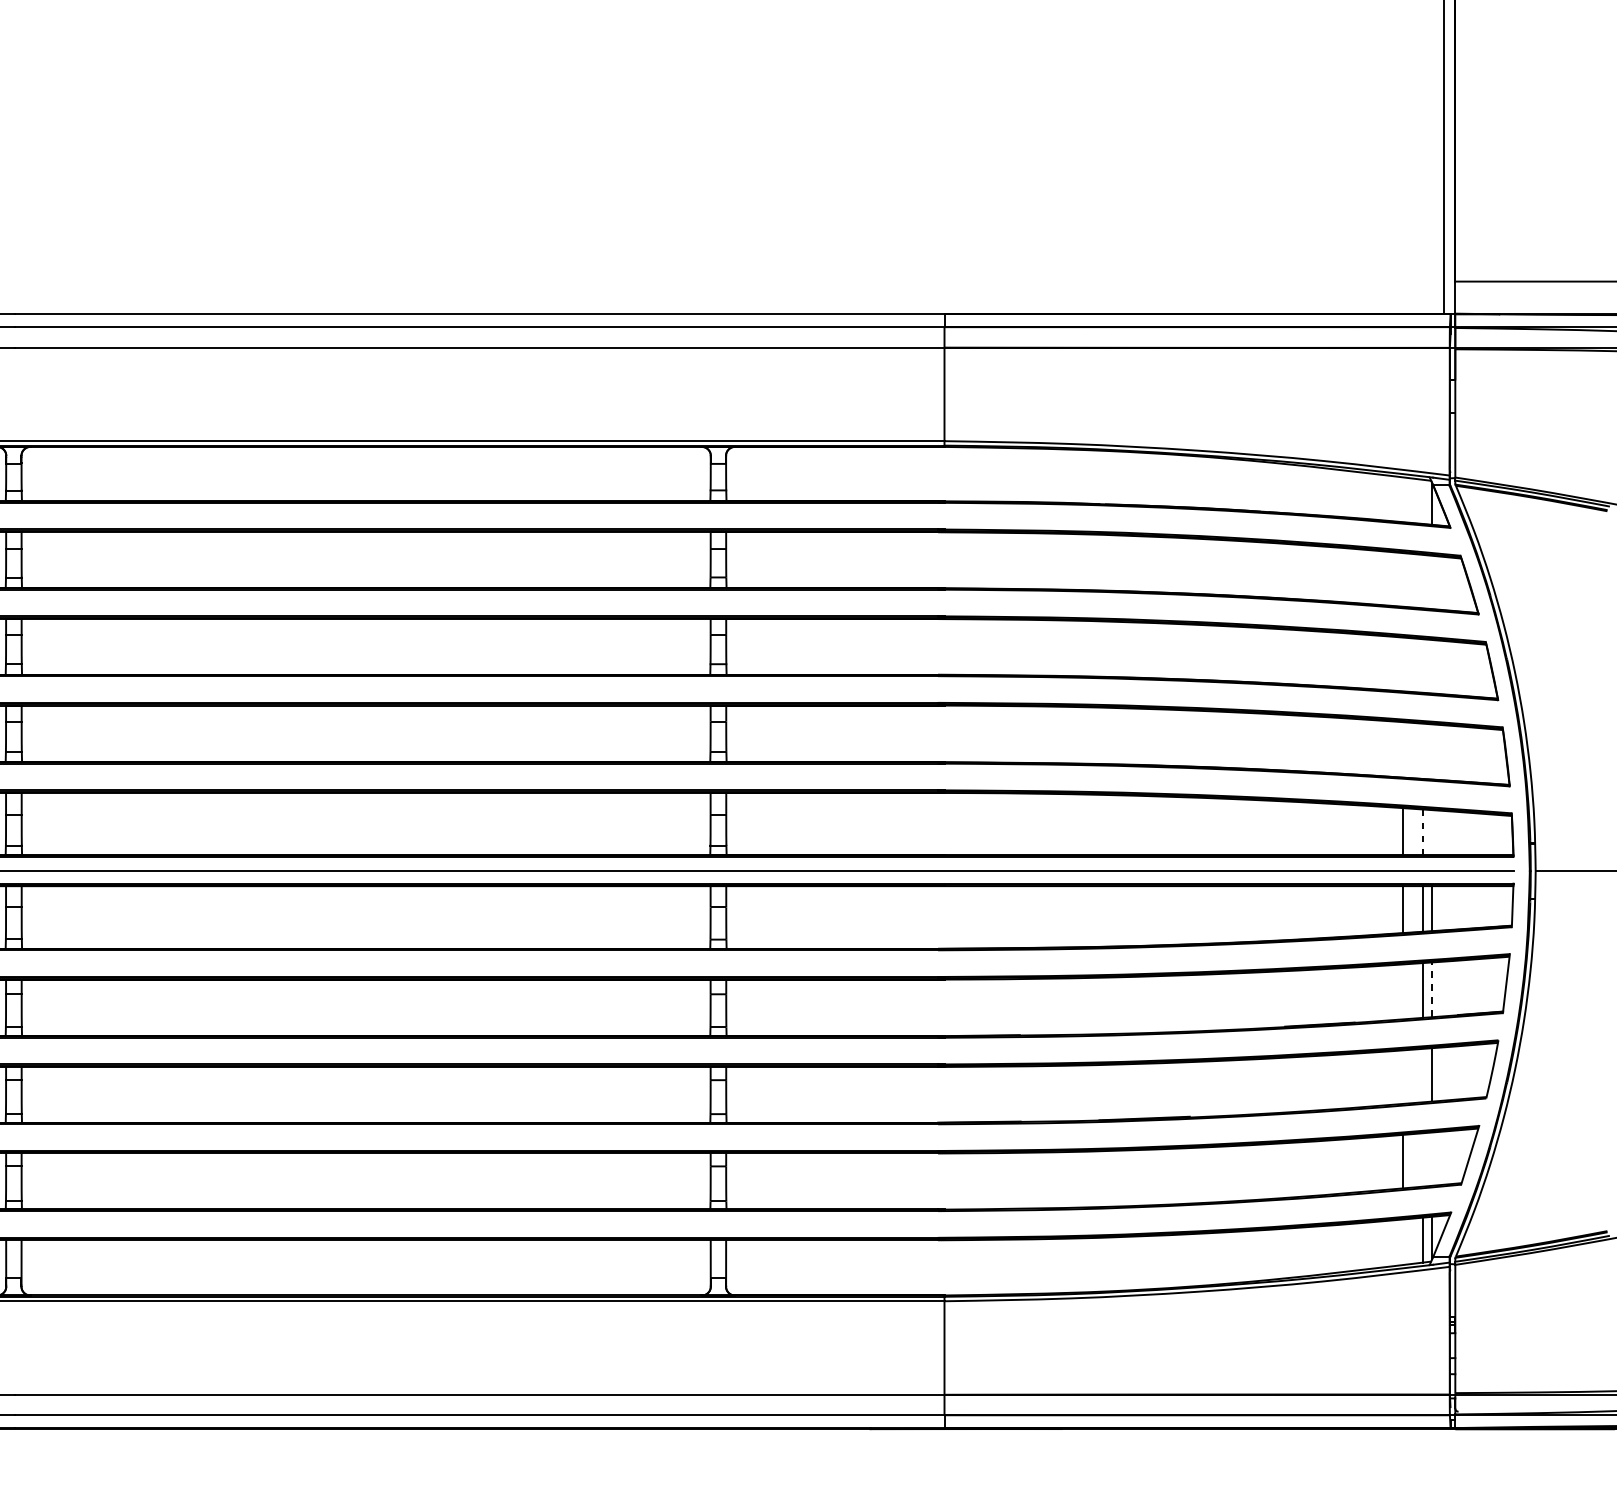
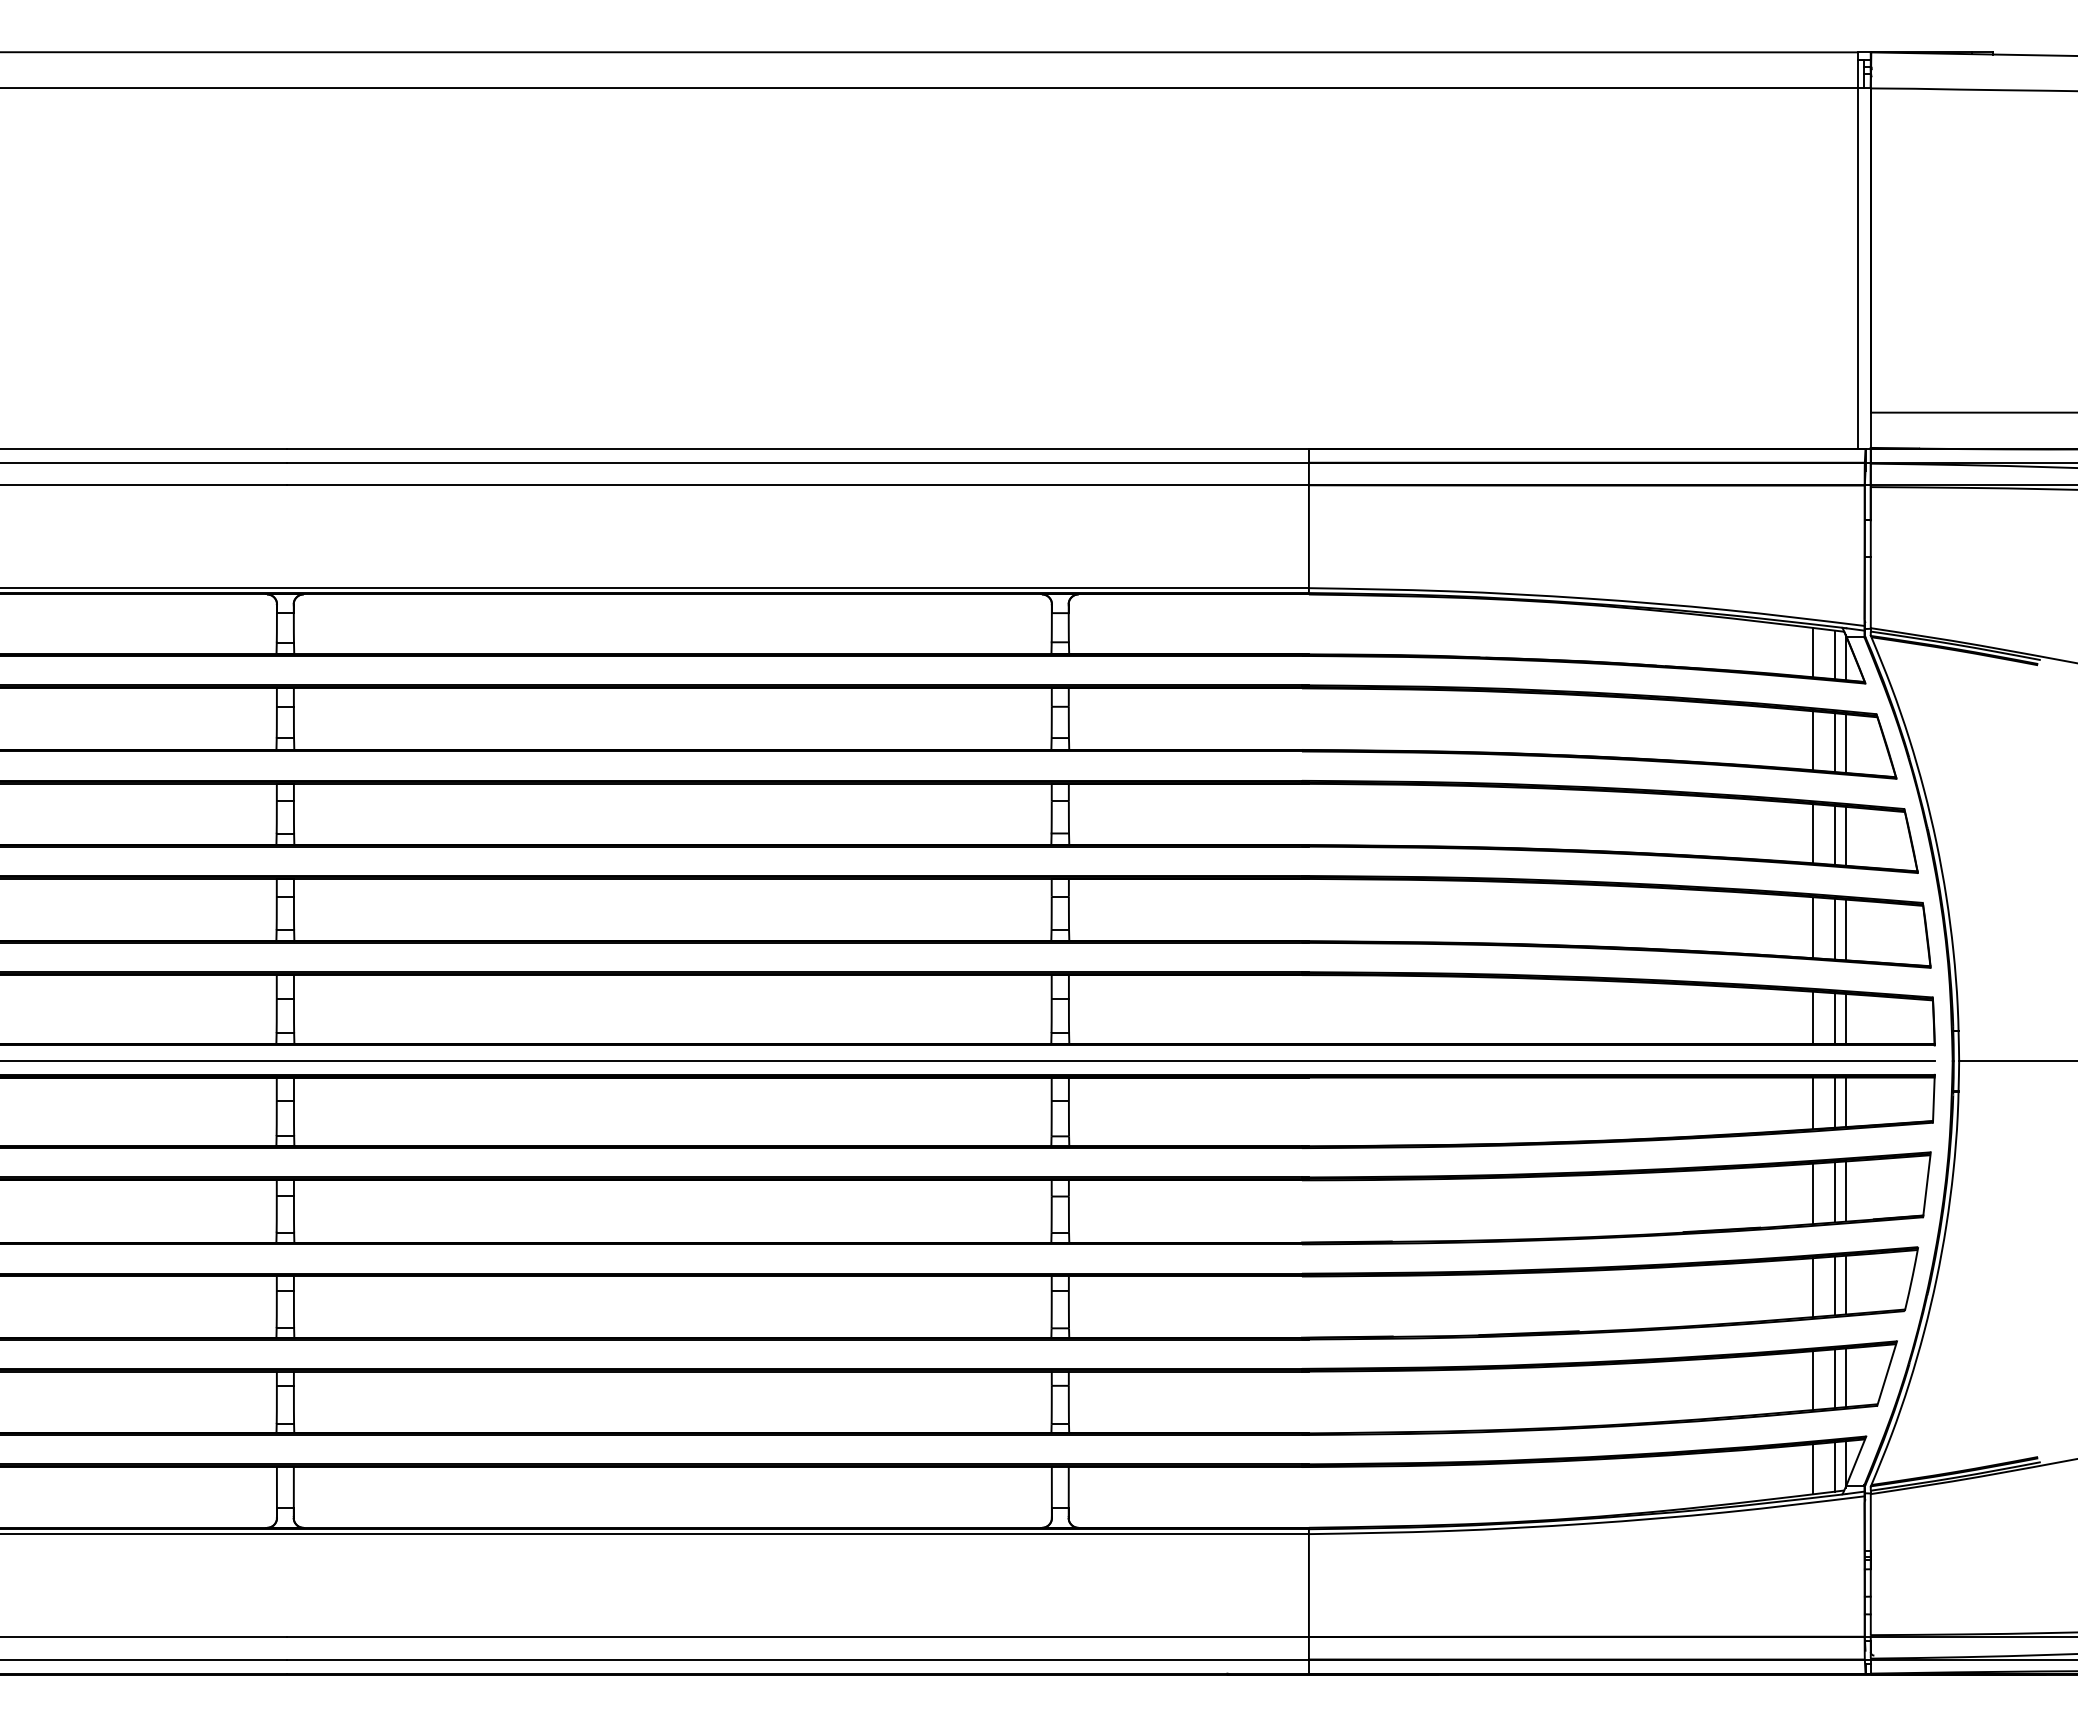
line: (1403, 499) -> (1813, 652), added
line: (1422, 501) -> (1834, 654), added
line: (1403, 579) -> (1813, 740), added
line: (1422, 581) -> (1834, 742), added
line: (1432, 582) -> (1845, 743), added
line: (1403, 664) -> (1813, 833), added
line: (1422, 666) -> (1834, 835), added
line: (1432, 666) -> (1845, 835), added
line: (1403, 749) -> (1813, 927), added
line: (1422, 751) -> (1834, 929), added
line: (1432, 751) -> (1845, 929), added
line: (1422, 832) -> (1834, 1018), dashed -> solid
line: (1432, 832) -> (1845, 1018), added
line: (1432, 988) -> (1845, 1190), dashed -> solid
line: (1403, 991) -> (1813, 1193), added
line: (1422, 1075) -> (1834, 1285), added
line: (1403, 1076) -> (1813, 1286), added
line: (1432, 1158) -> (1845, 1377), added
line: (1422, 1159) -> (1834, 1378), added
line: (1403, 1242) -> (1813, 1469), added

